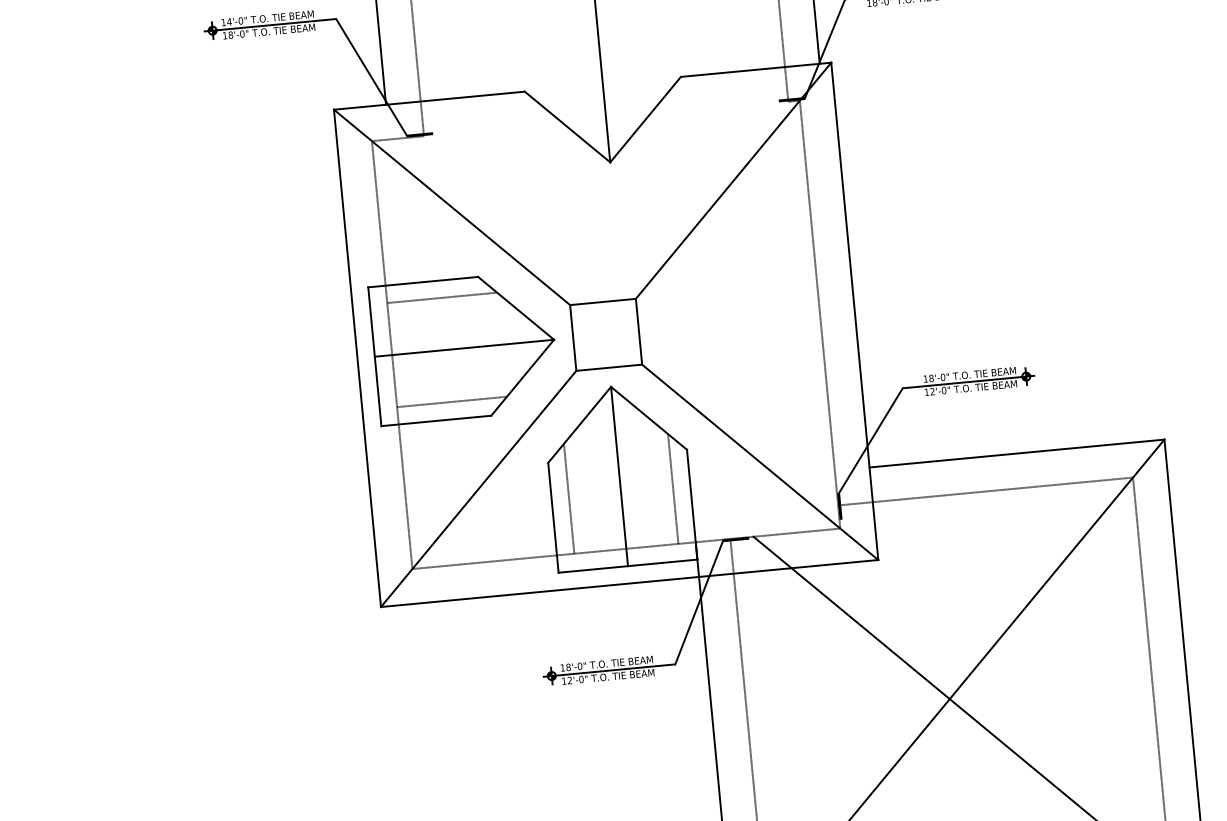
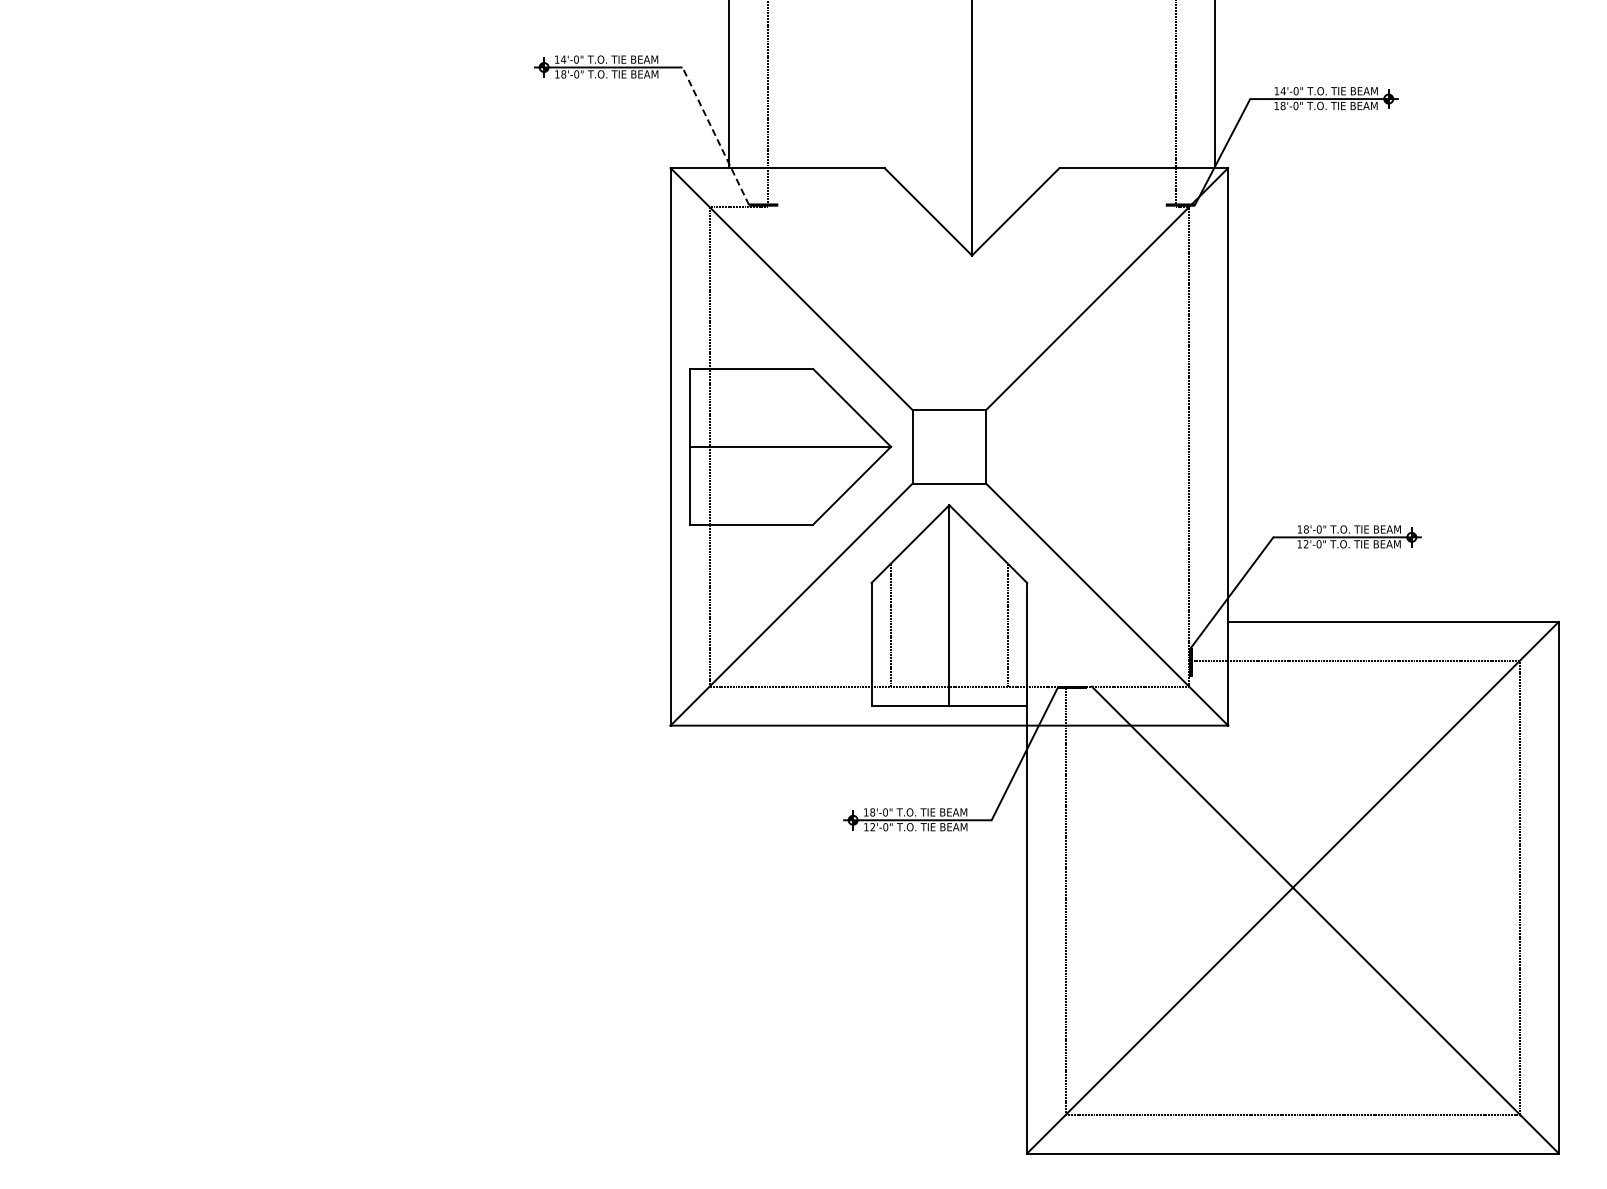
line: (371, 76) -> (715, 135), solid -> dashed
line: (441, 297) -> (770, 388), removed
line: (451, 402) -> (770, 505), removed

